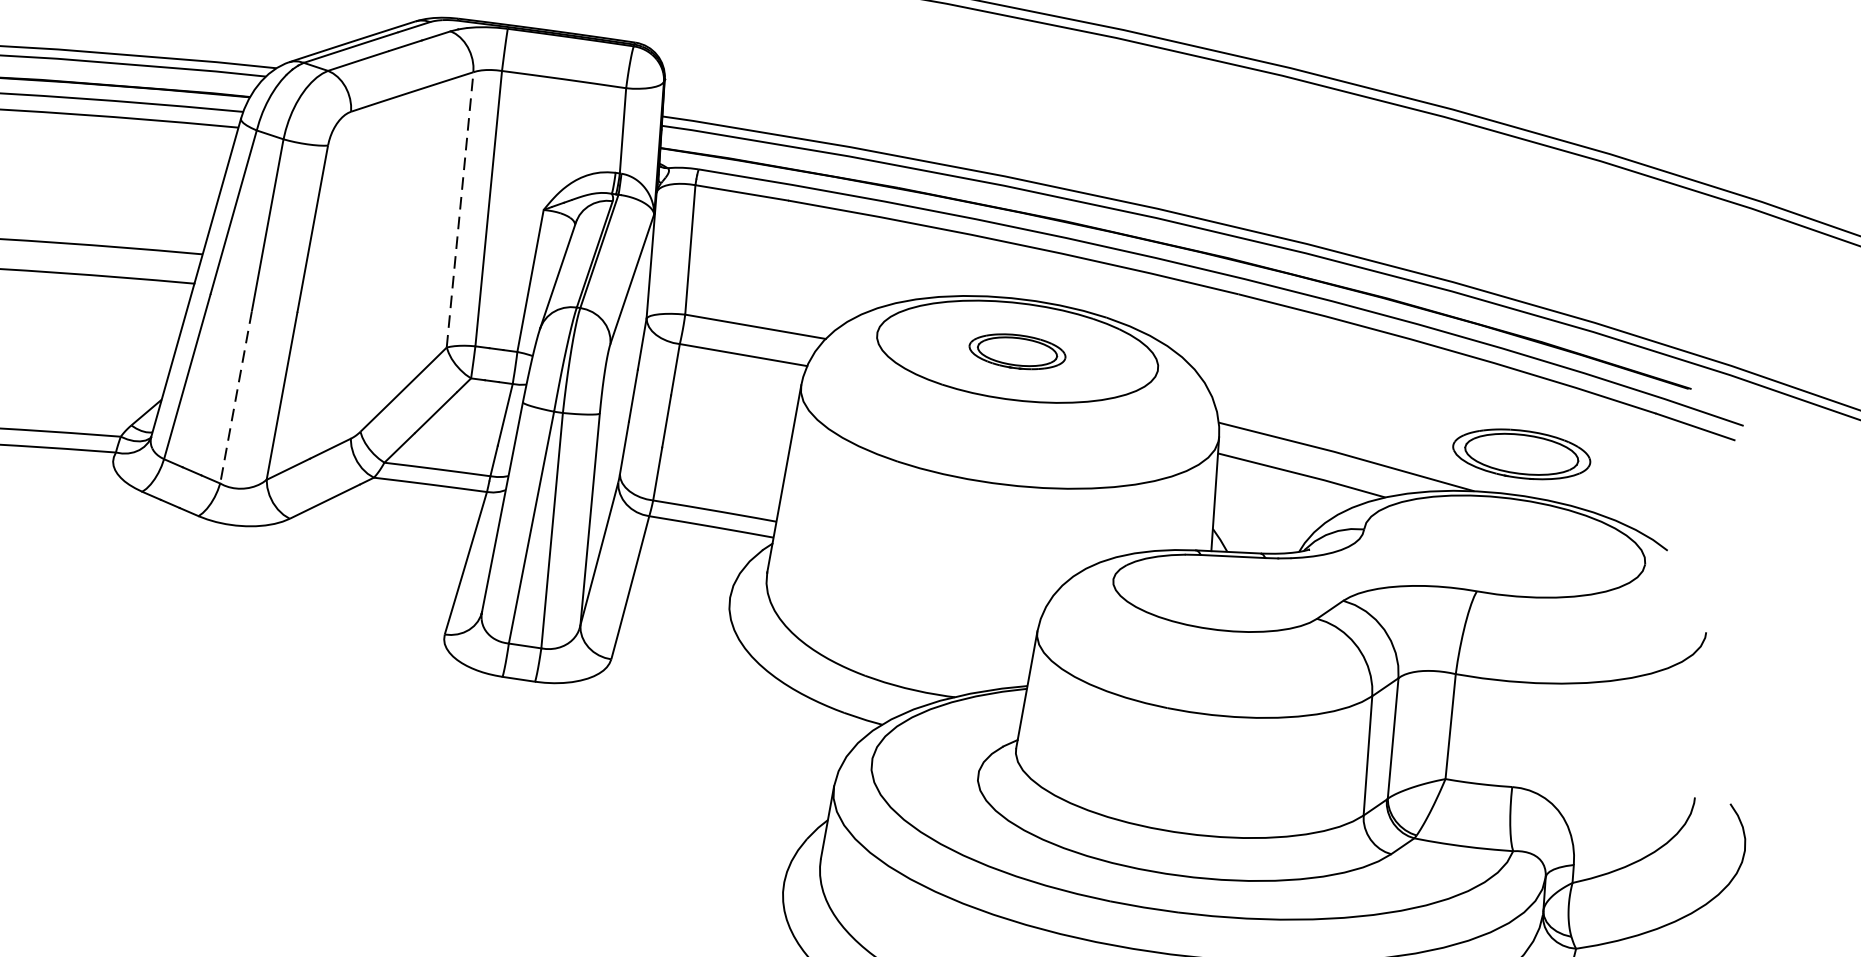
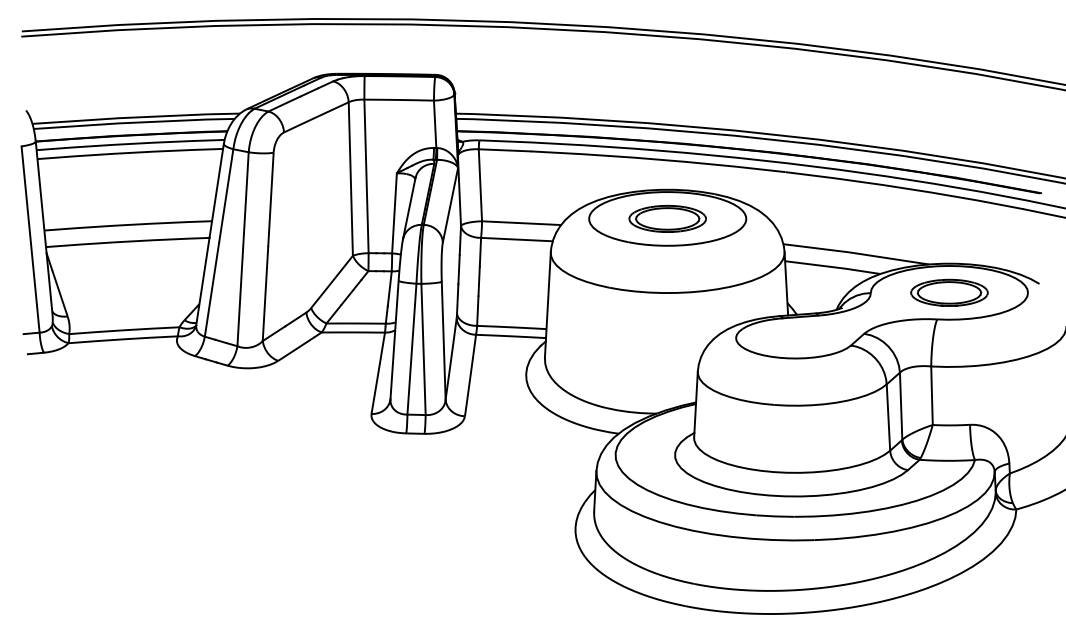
line: (459, 210) -> (350, 179), dashed -> solid
part: (1017, 350) -> (667, 218), size x1.43
line: (236, 397) -> (240, 297), dashed -> solid
part: (1521, 453) -> (949, 292), moved

